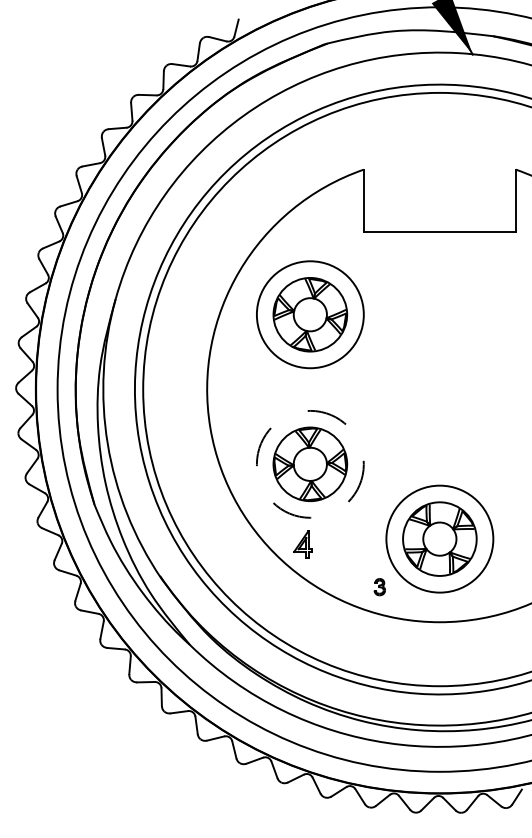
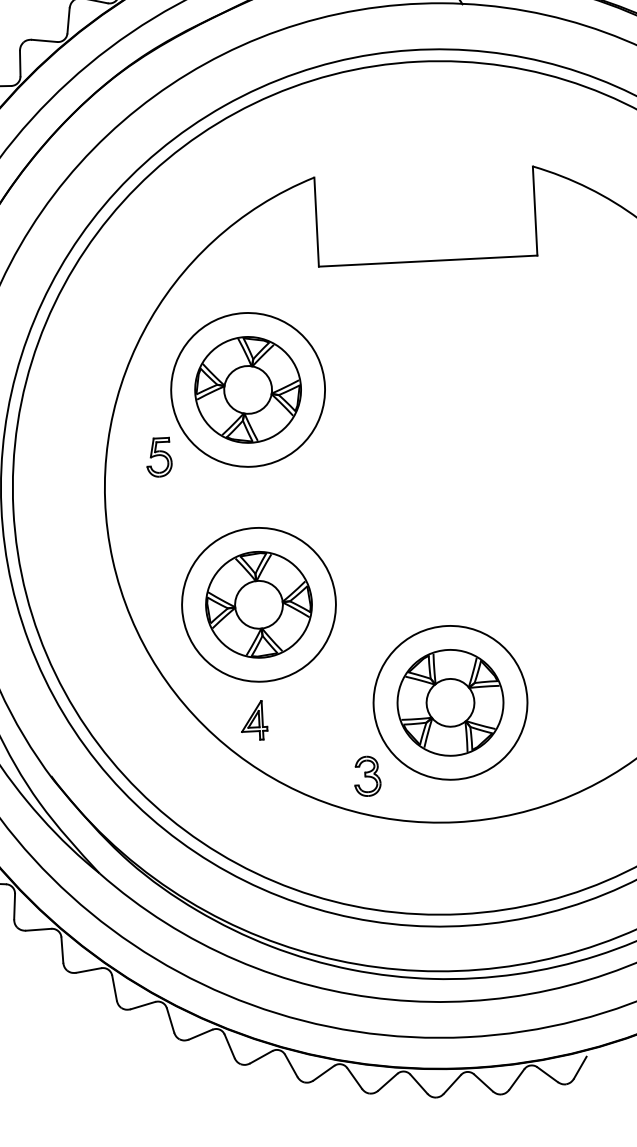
part: (246, 358) -> (159, 457), added
circle: (309, 463) -> (257, 603), dashed -> solid
part: (379, 586) -> (367, 775), size x1.67

